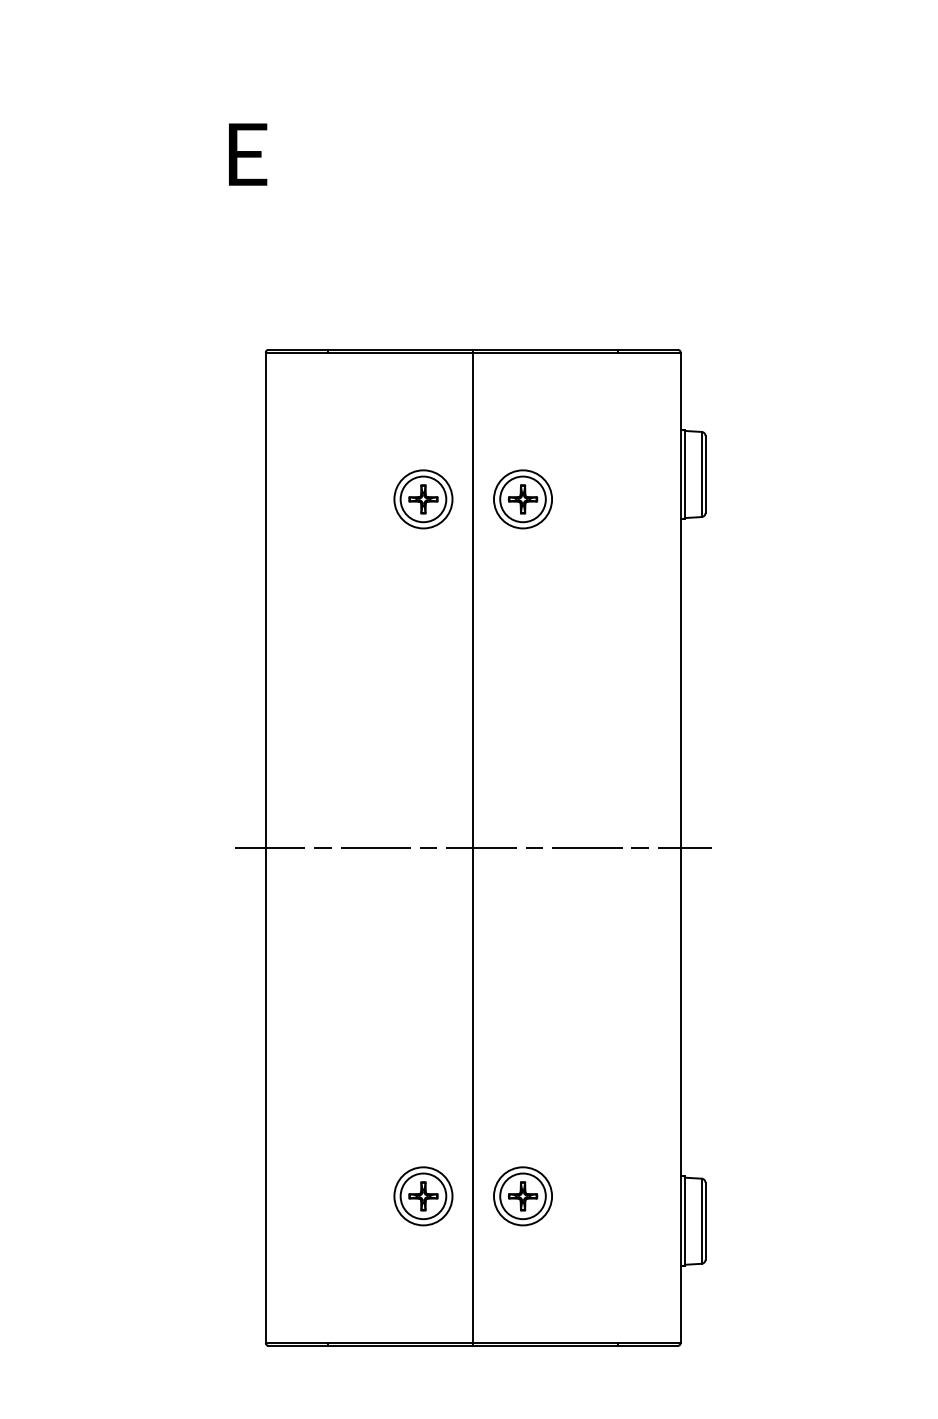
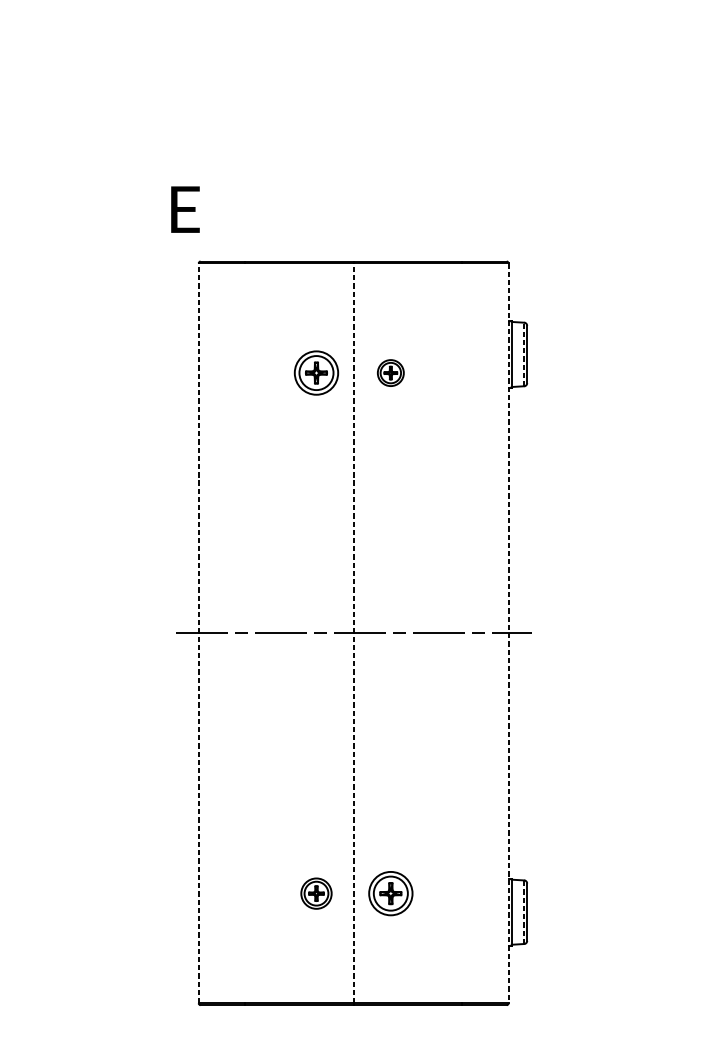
text: (248, 154) -> (185, 209), moved
line: (701, 474) -> (524, 354), solid -> dashed
part: (522, 499) -> (390, 373), size x0.6
line: (265, 847) -> (198, 633), solid -> dashed
line: (473, 847) -> (353, 633), solid -> dashed
line: (680, 848) -> (508, 633), solid -> dashed
part: (423, 1196) -> (316, 893), size x0.7
line: (701, 1221) -> (524, 912), solid -> dashed

